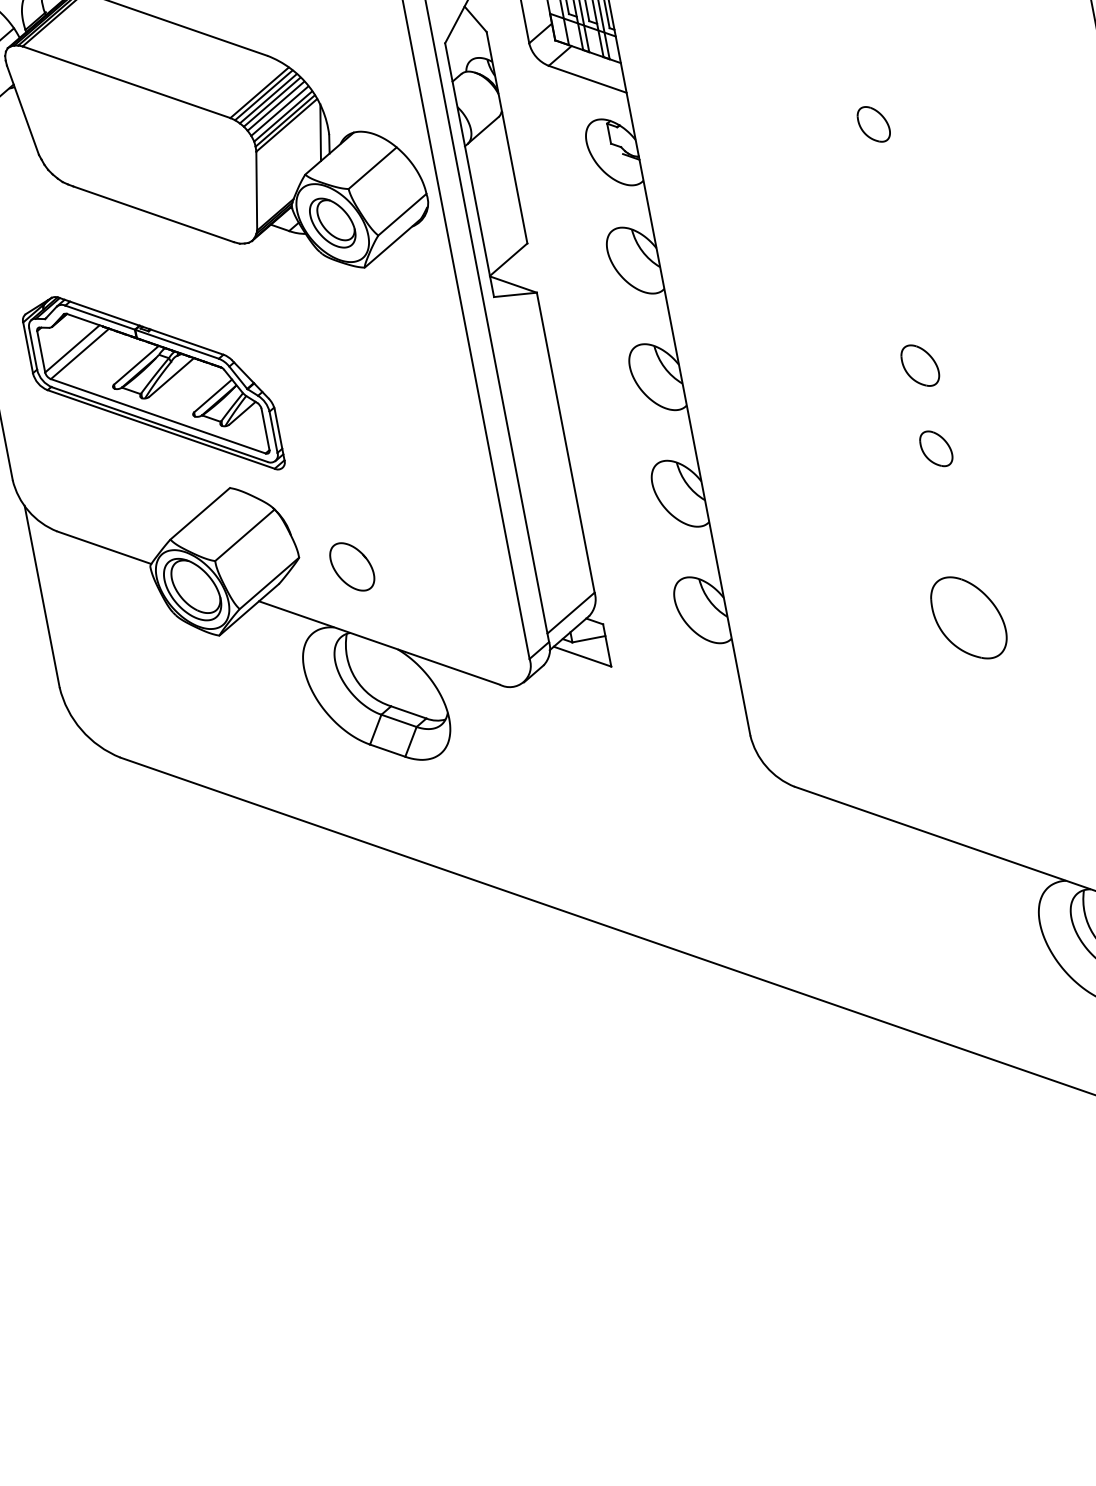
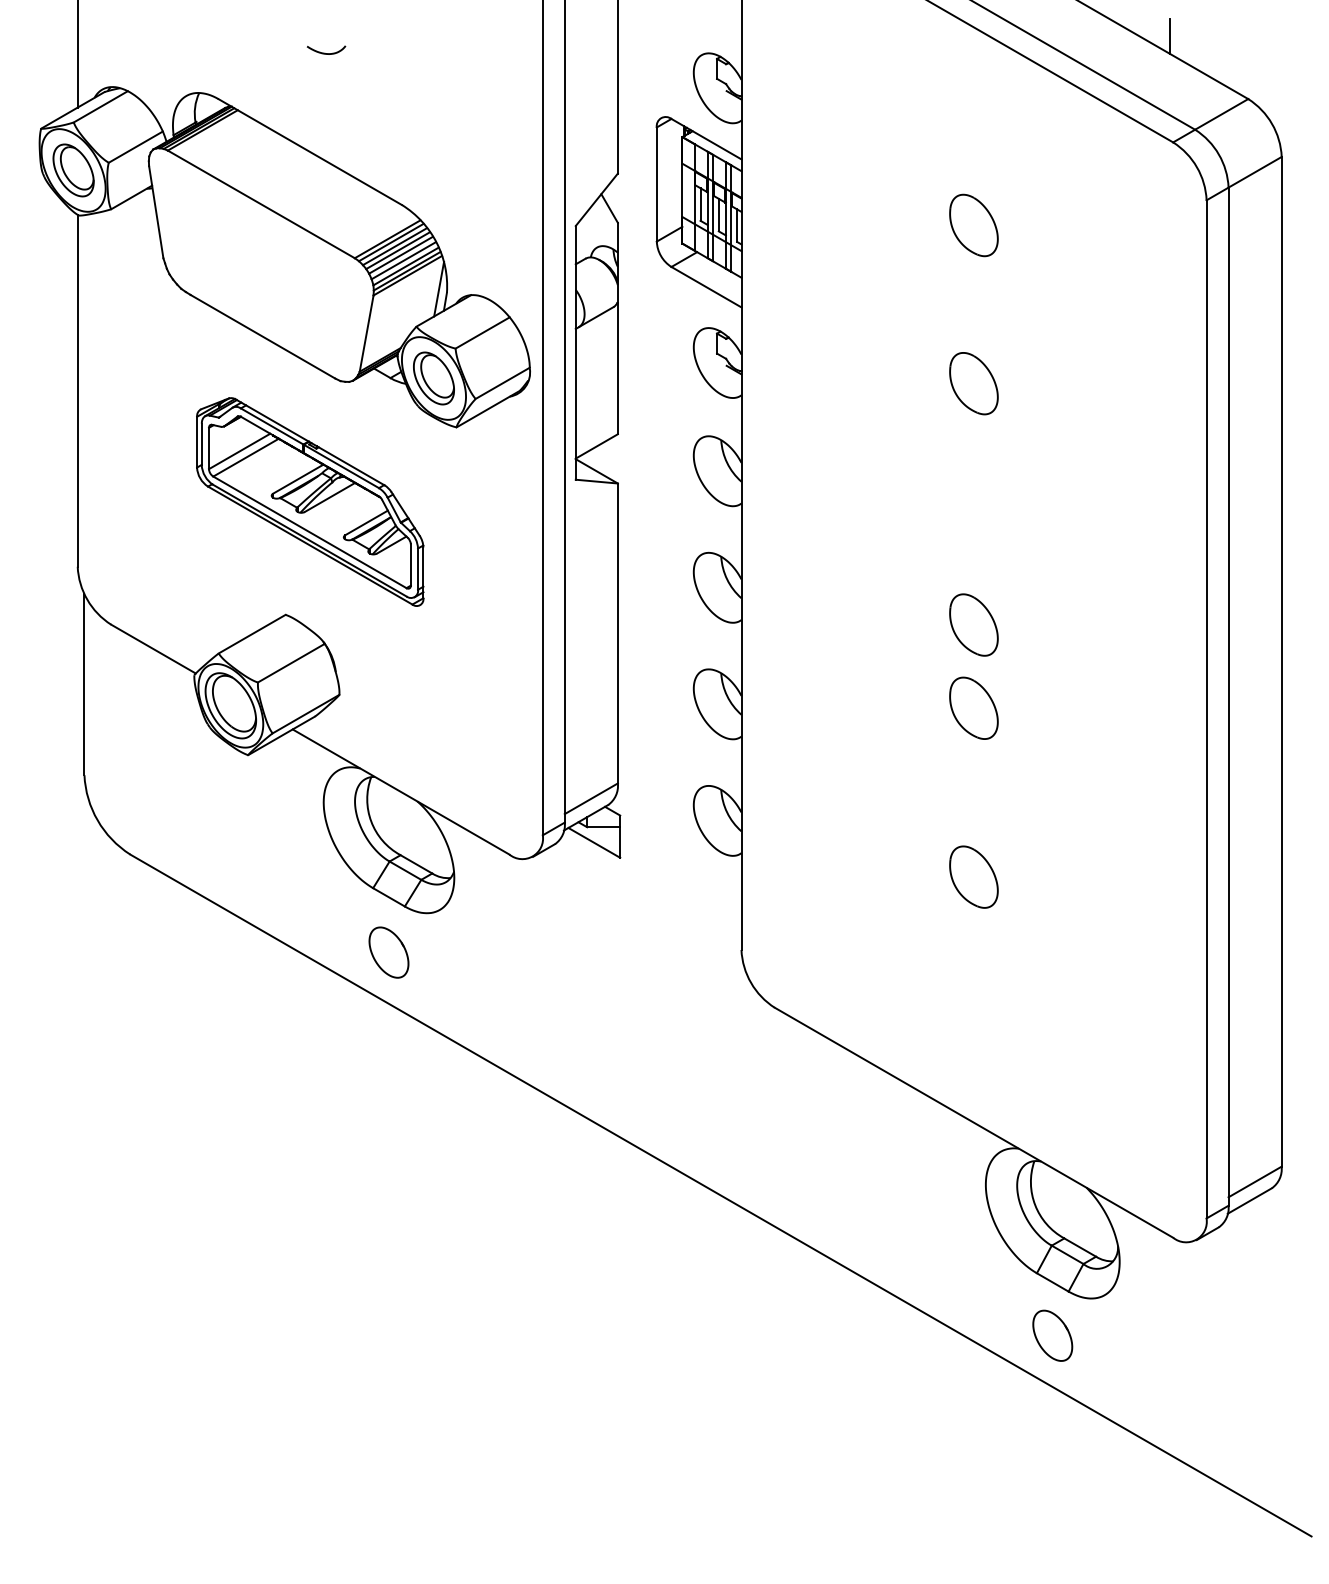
part: (873, 124) -> (973, 383), size x1.67
part: (919, 365) -> (973, 624), size x1.43
part: (152, 385) -> (310, 501), moved
part: (935, 448) -> (973, 707), size x1.67
part: (351, 566) -> (388, 952), moved
part: (968, 617) -> (973, 876), size x0.71

